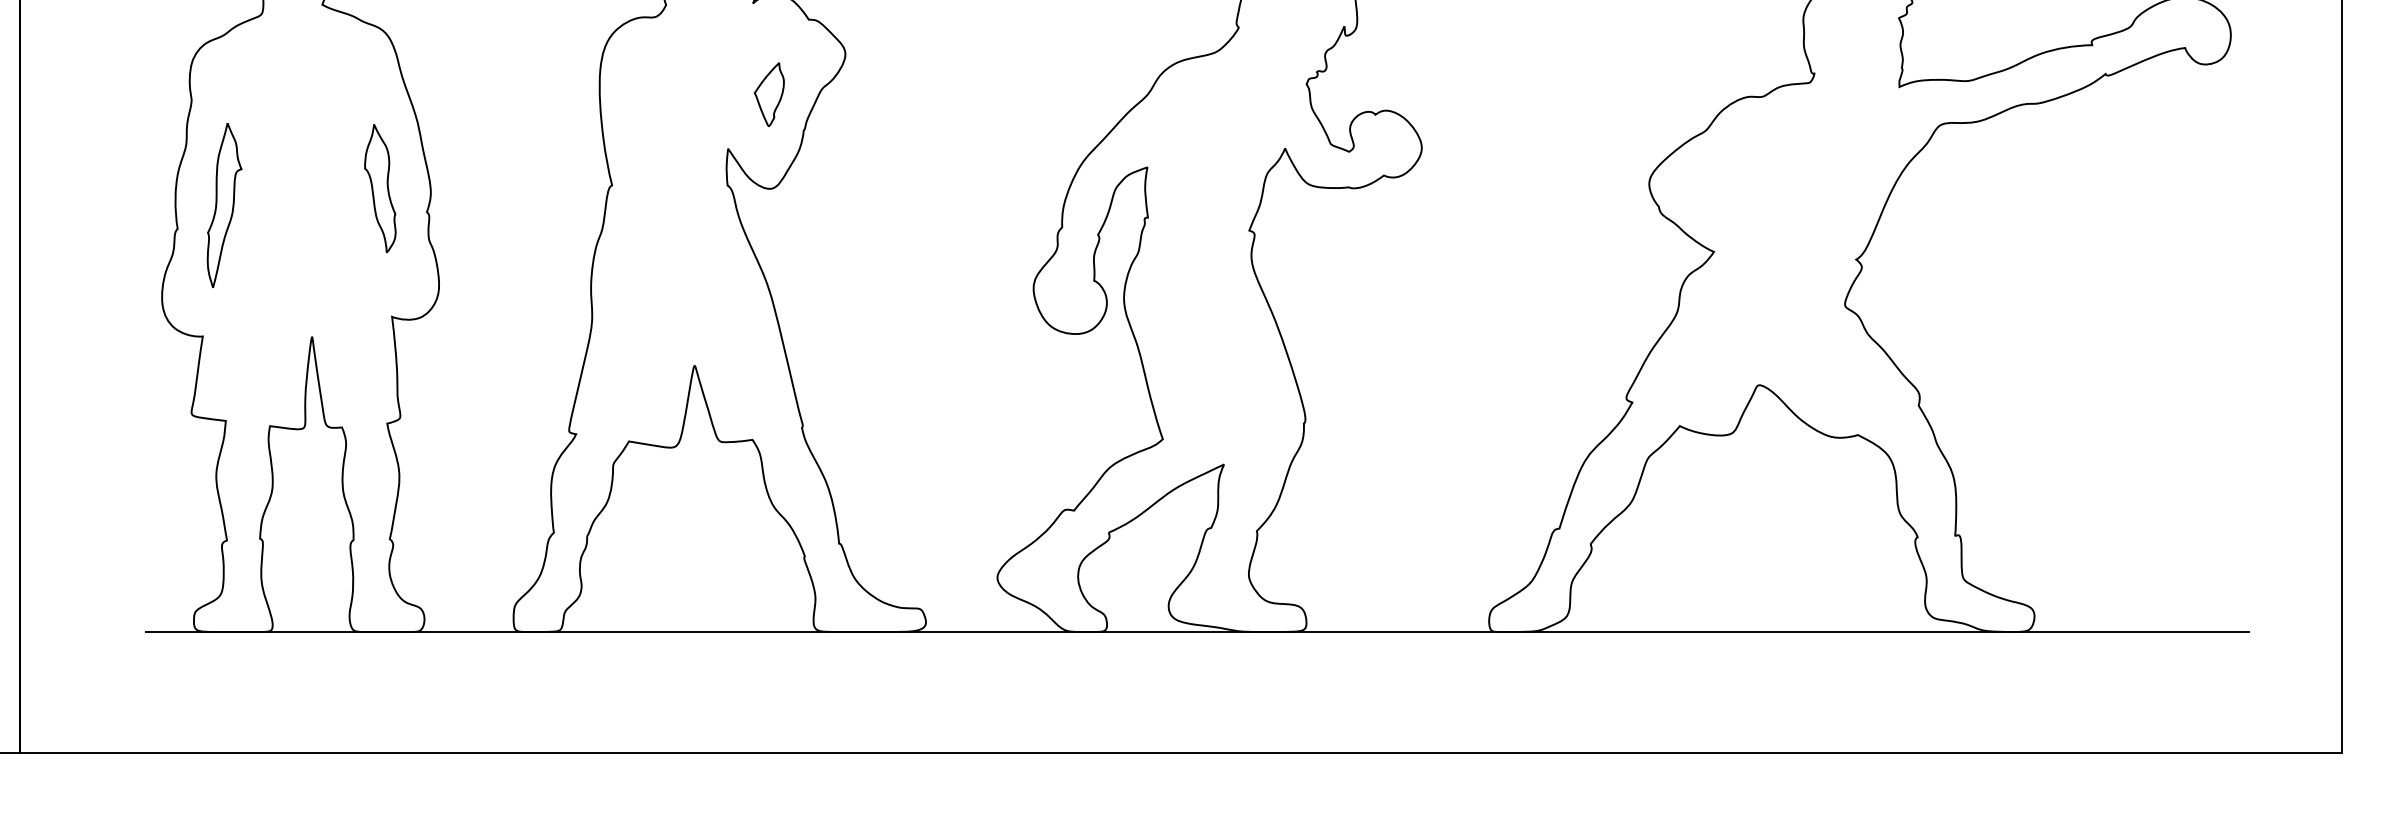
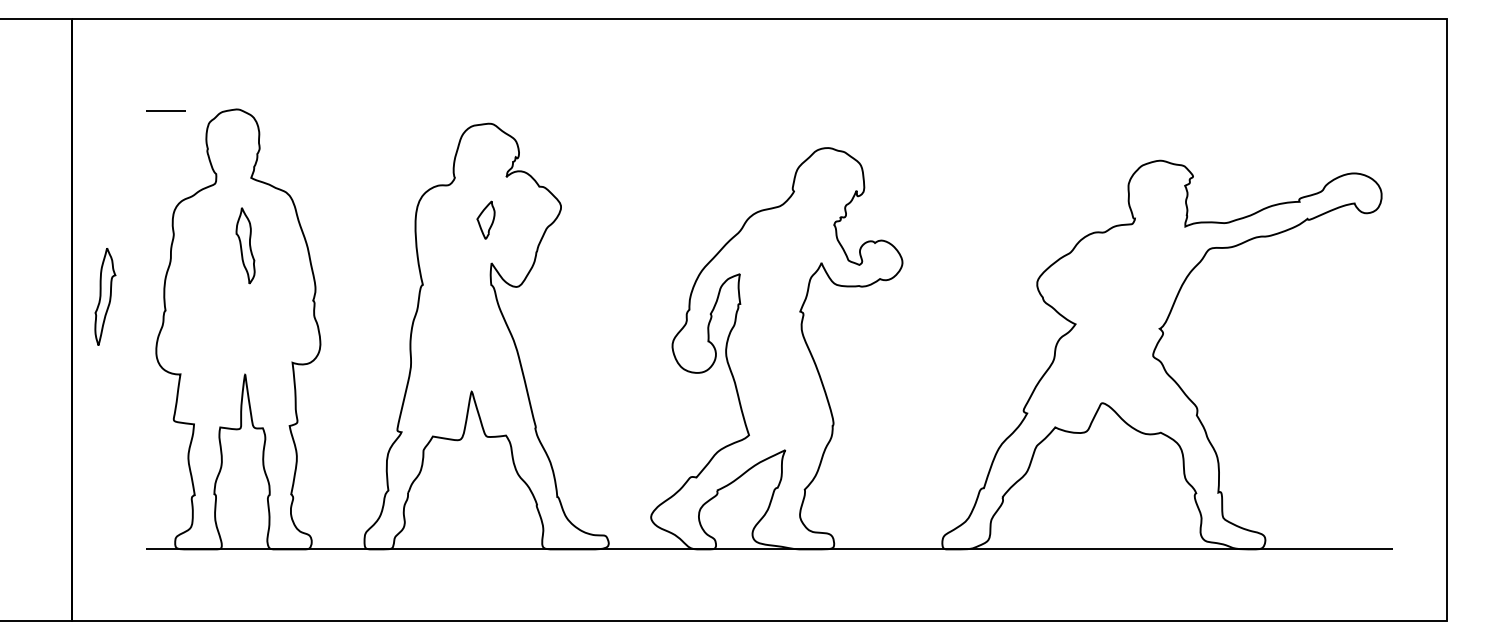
part: (768, 93) -> (485, 219), moved
part: (380, 188) -> (245, 245), moved
part: (224, 205) -> (105, 296), moved

